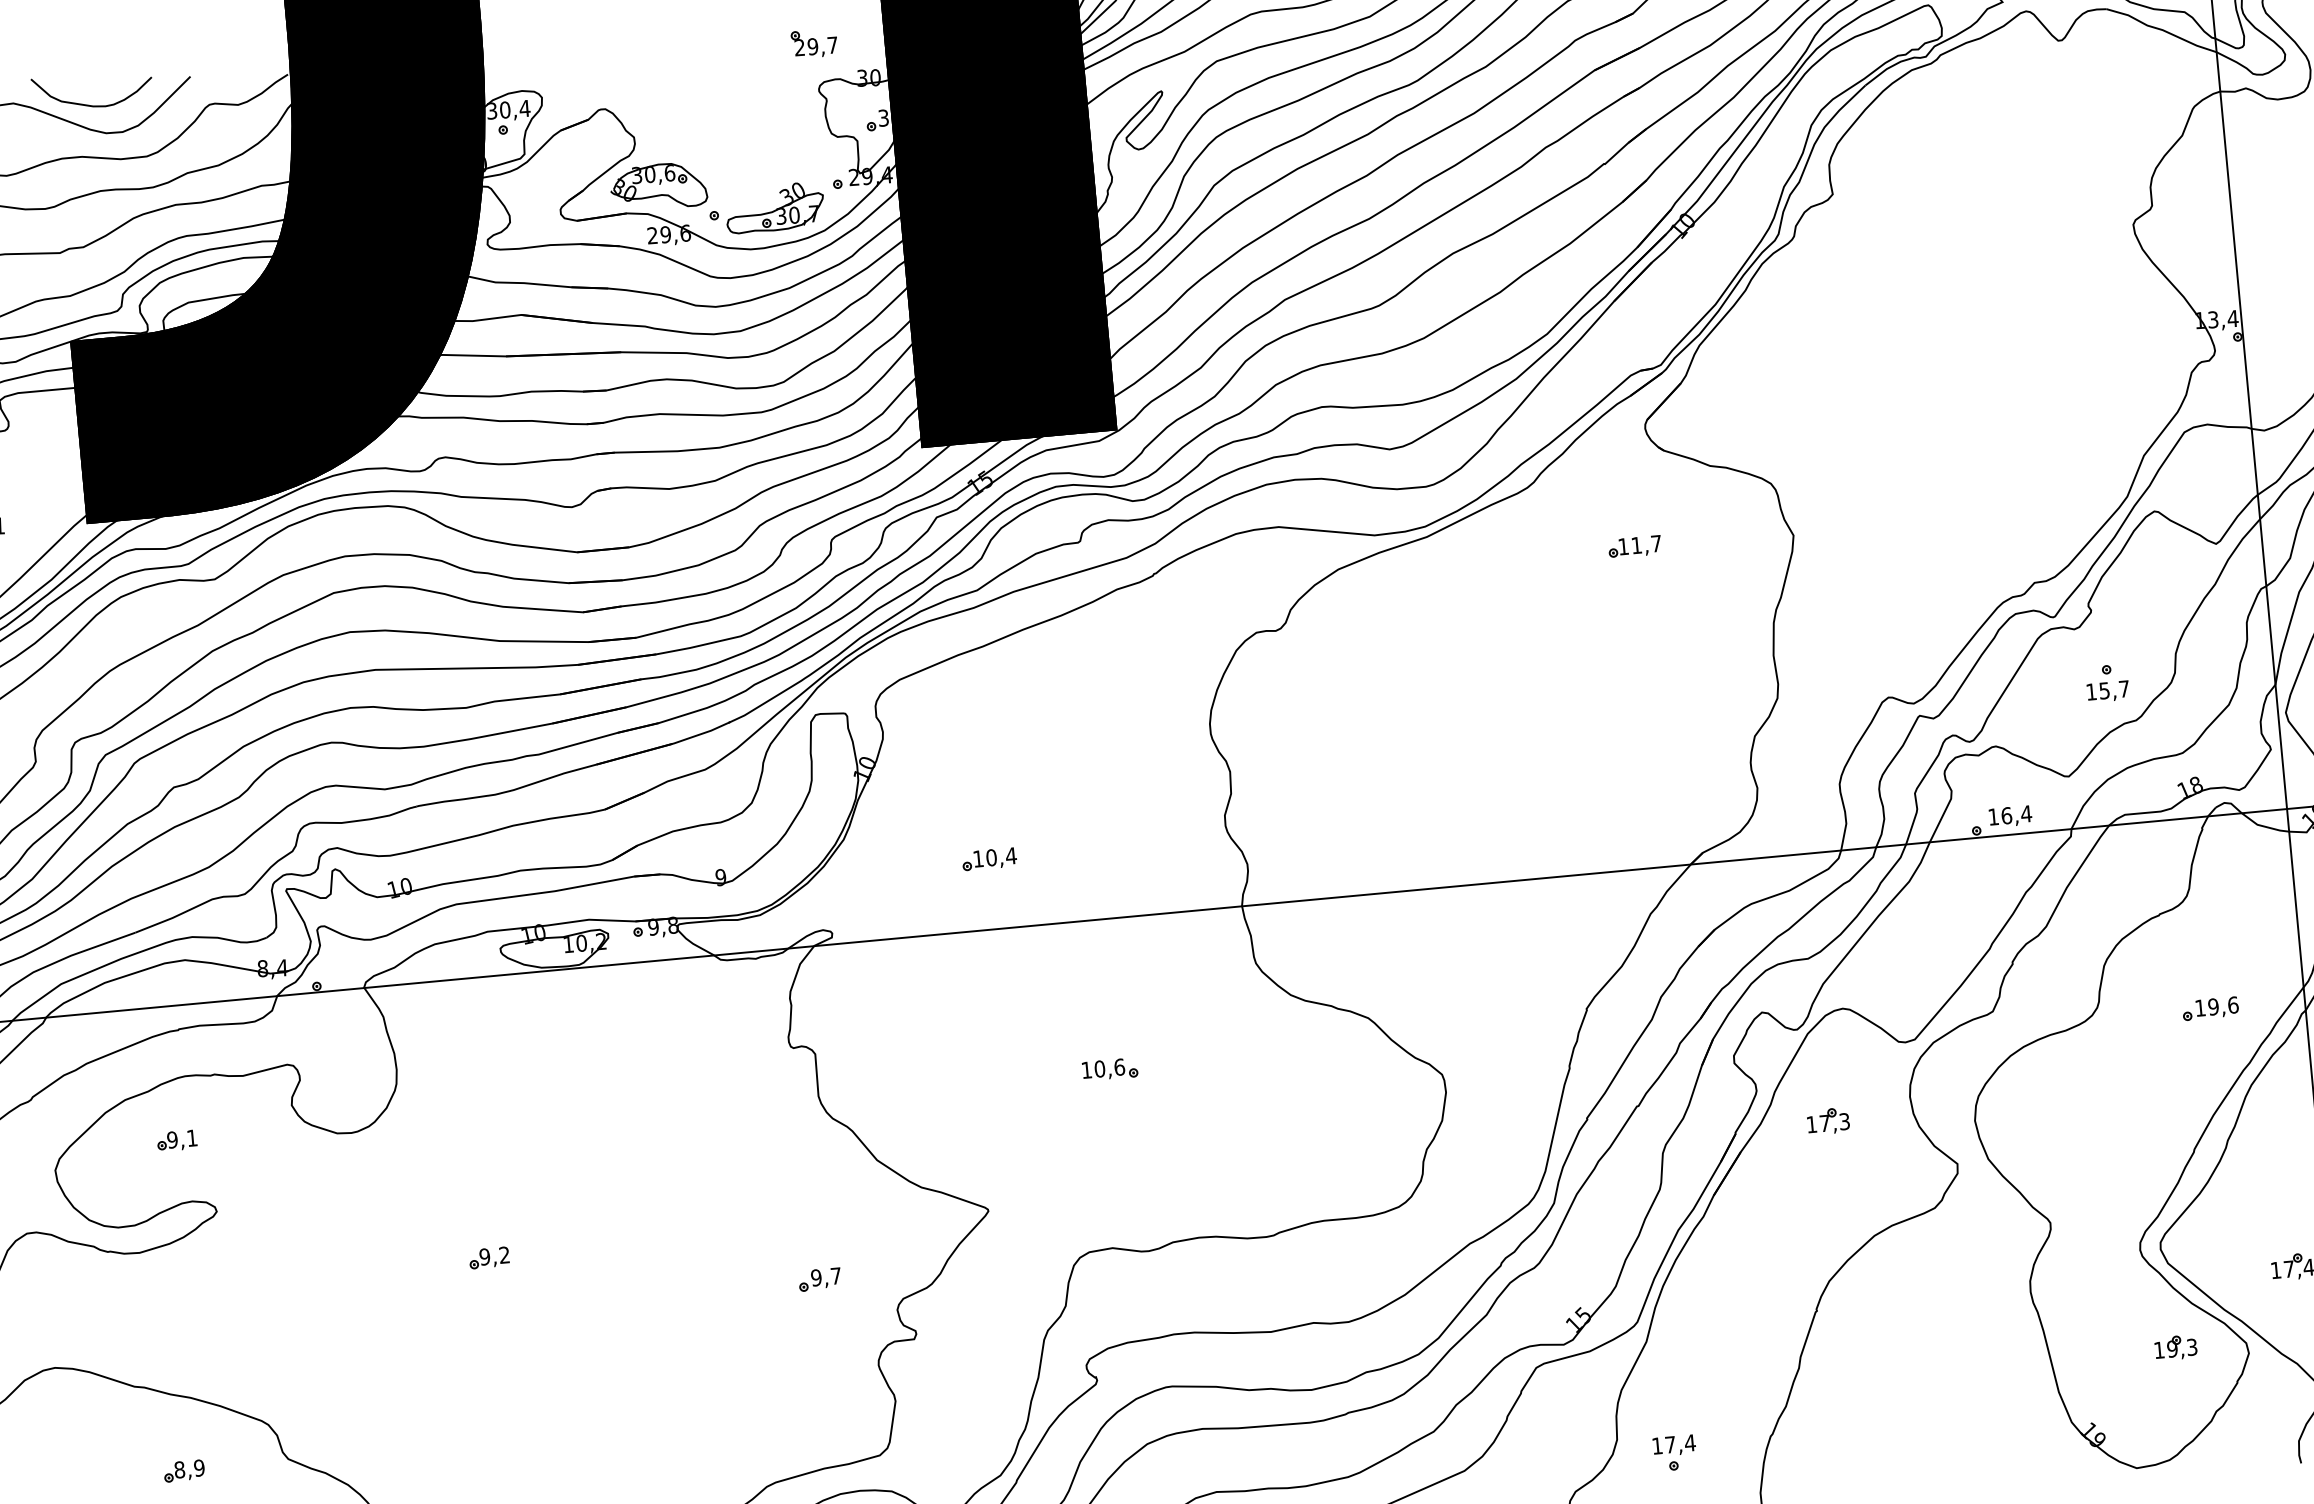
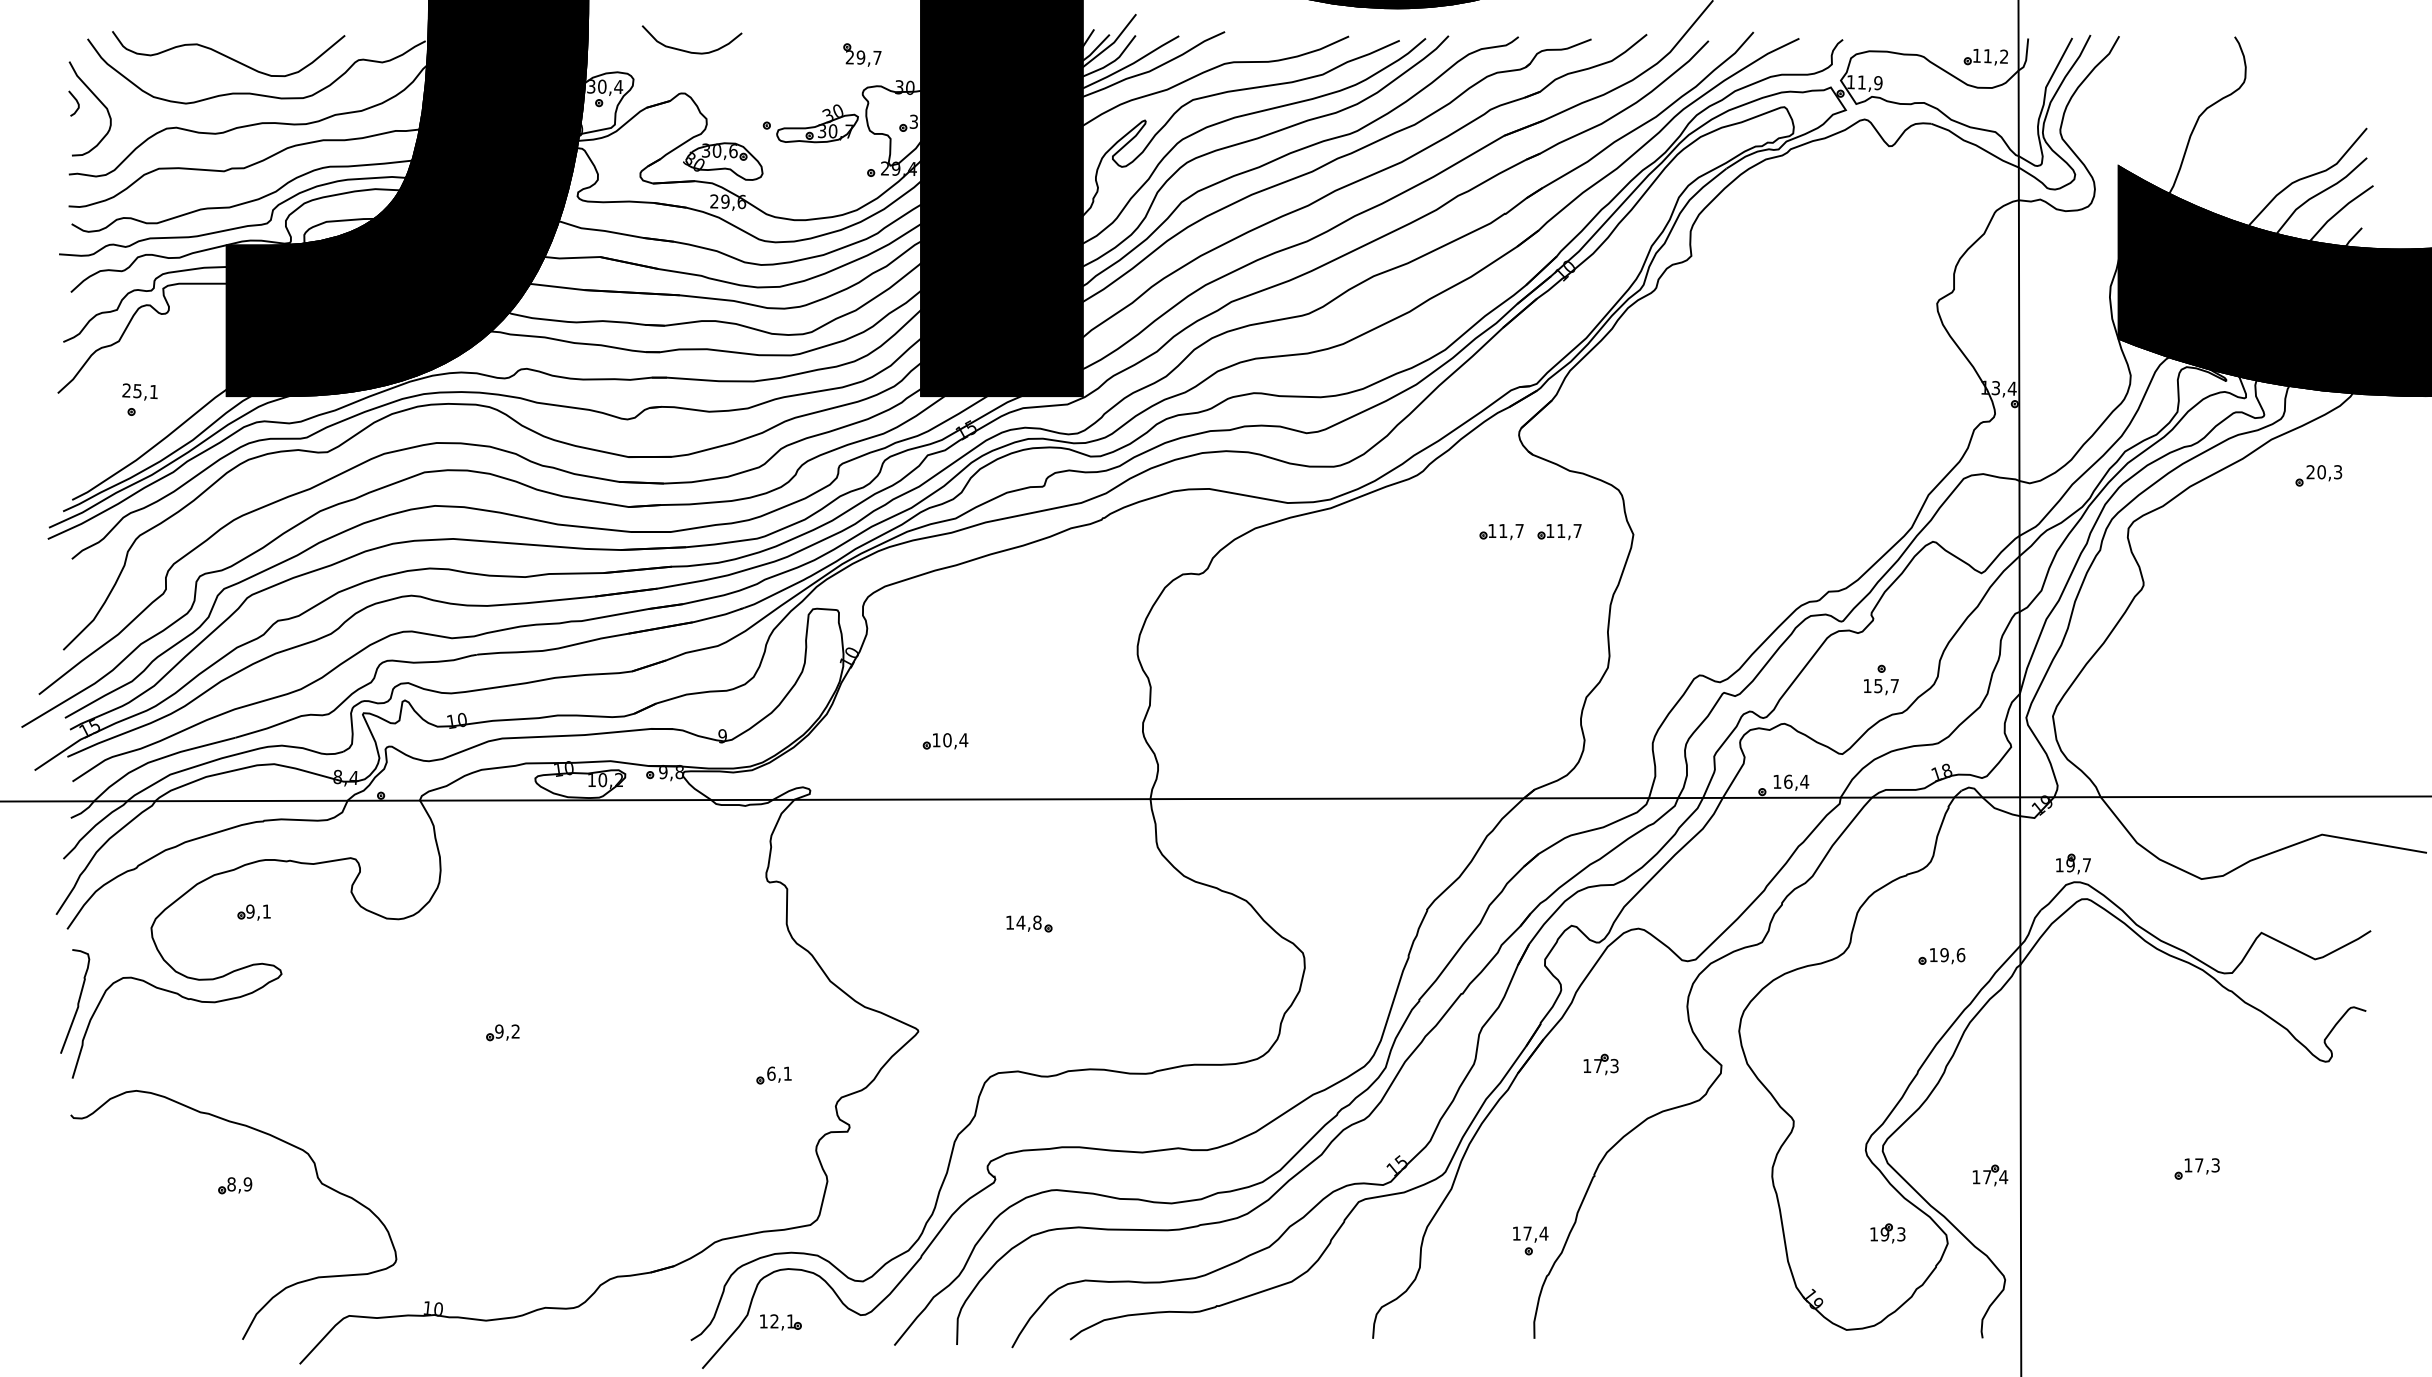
curve: (88, 104) -> (687, 50), moved
part: (766, 208) -> (810, 123), moved
part: (1704, 541) -> (1559, 532), added
text: (1108, 1067) -> (1028, 922), 10,6 -> 14,8
part: (1827, 1121) -> (1600, 1064), moved
text: (826, 1276) -> (779, 1073), 9,7 -> 6,1
part: (1674, 1452) -> (1530, 1240), moved

